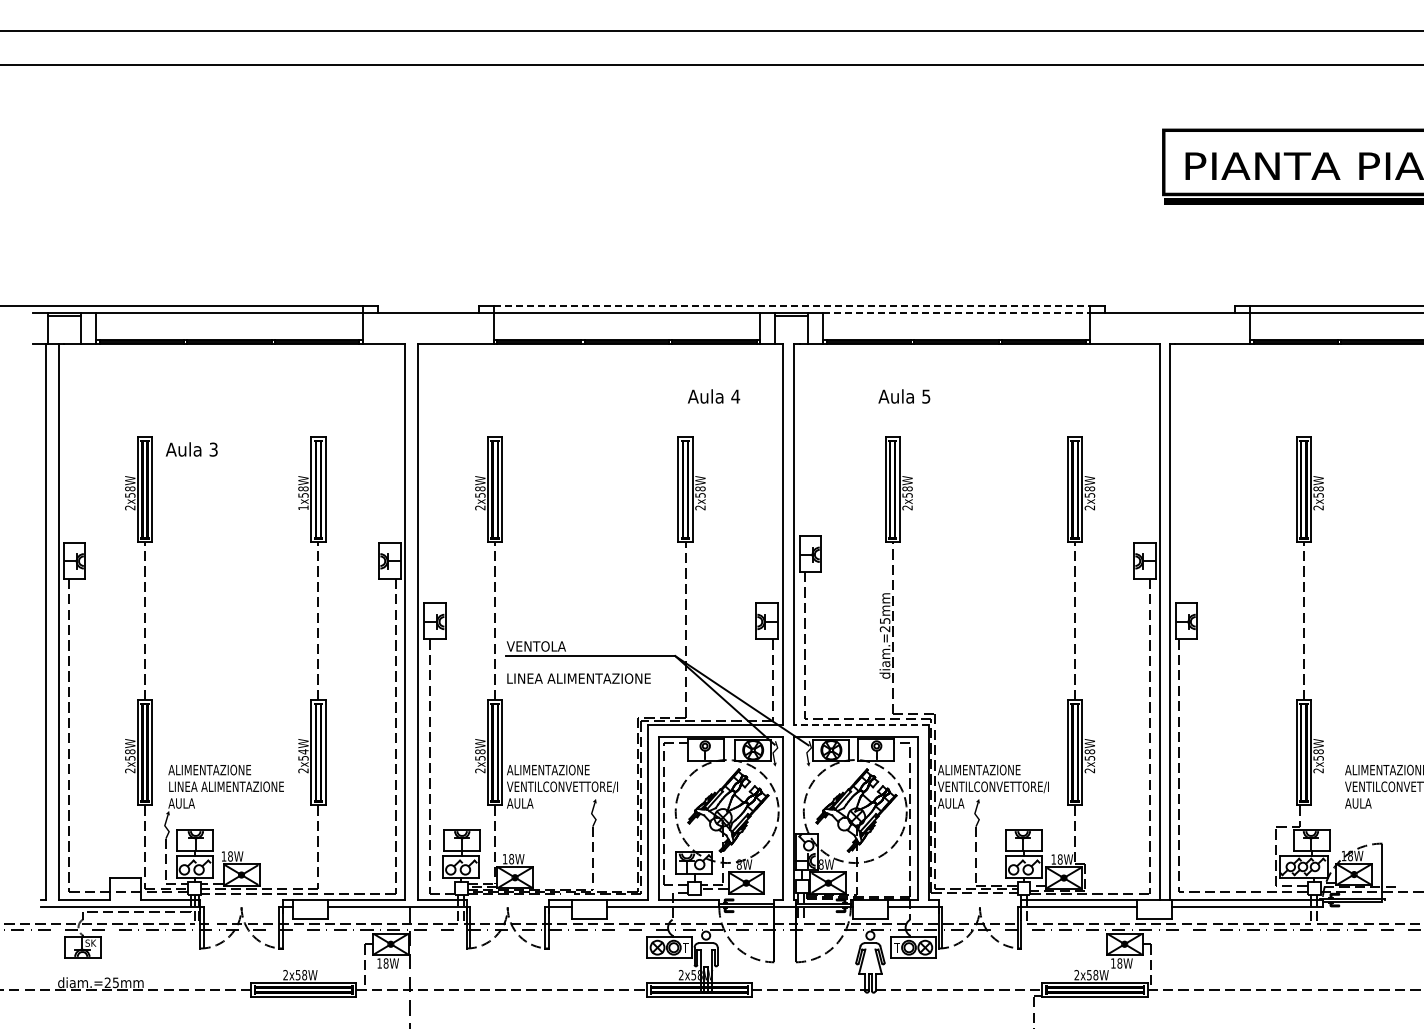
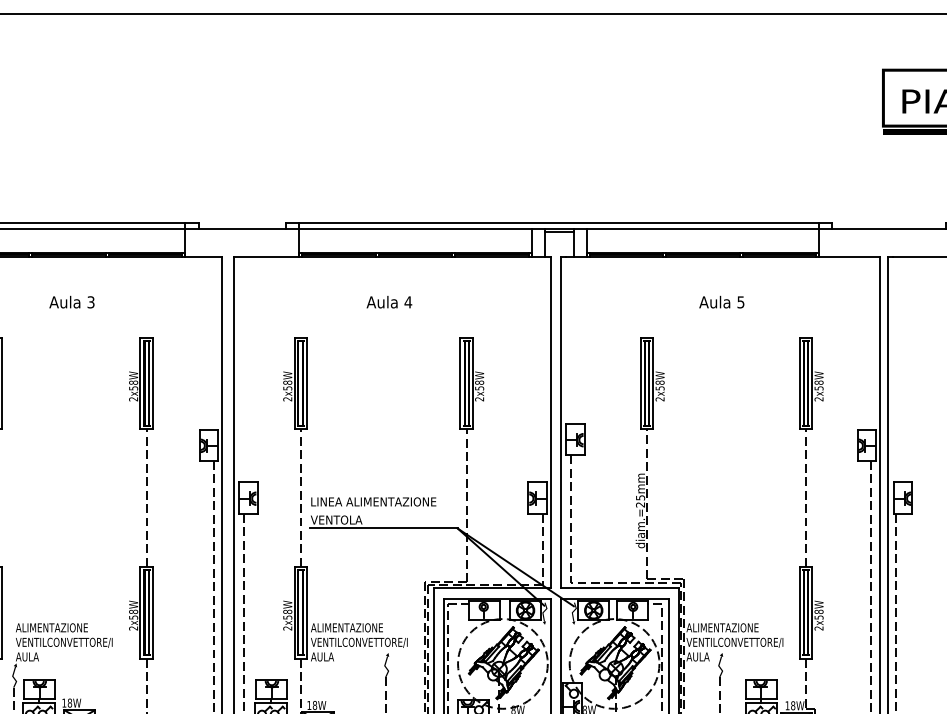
line: (792, 305) -> (559, 222), dashed -> solid
line: (957, 312) -> (703, 228), dashed -> solid
text: (713, 396) -> (388, 302), moved
text: (904, 396) -> (721, 302), moved
text: (191, 449) -> (71, 302), moved
text: (303, 507) -> (133, 398), 1x58W -> 2x58W
text: (578, 678) -> (373, 501), moved
line: (860, 724) -> (619, 588), dashed -> solid
text: (303, 751) -> (133, 611), 2x54W -> 2x58W
text: (225, 787) -> (65, 643), LINEA ALIMENTAZIONE -> VENTILCONVETTORE/I

